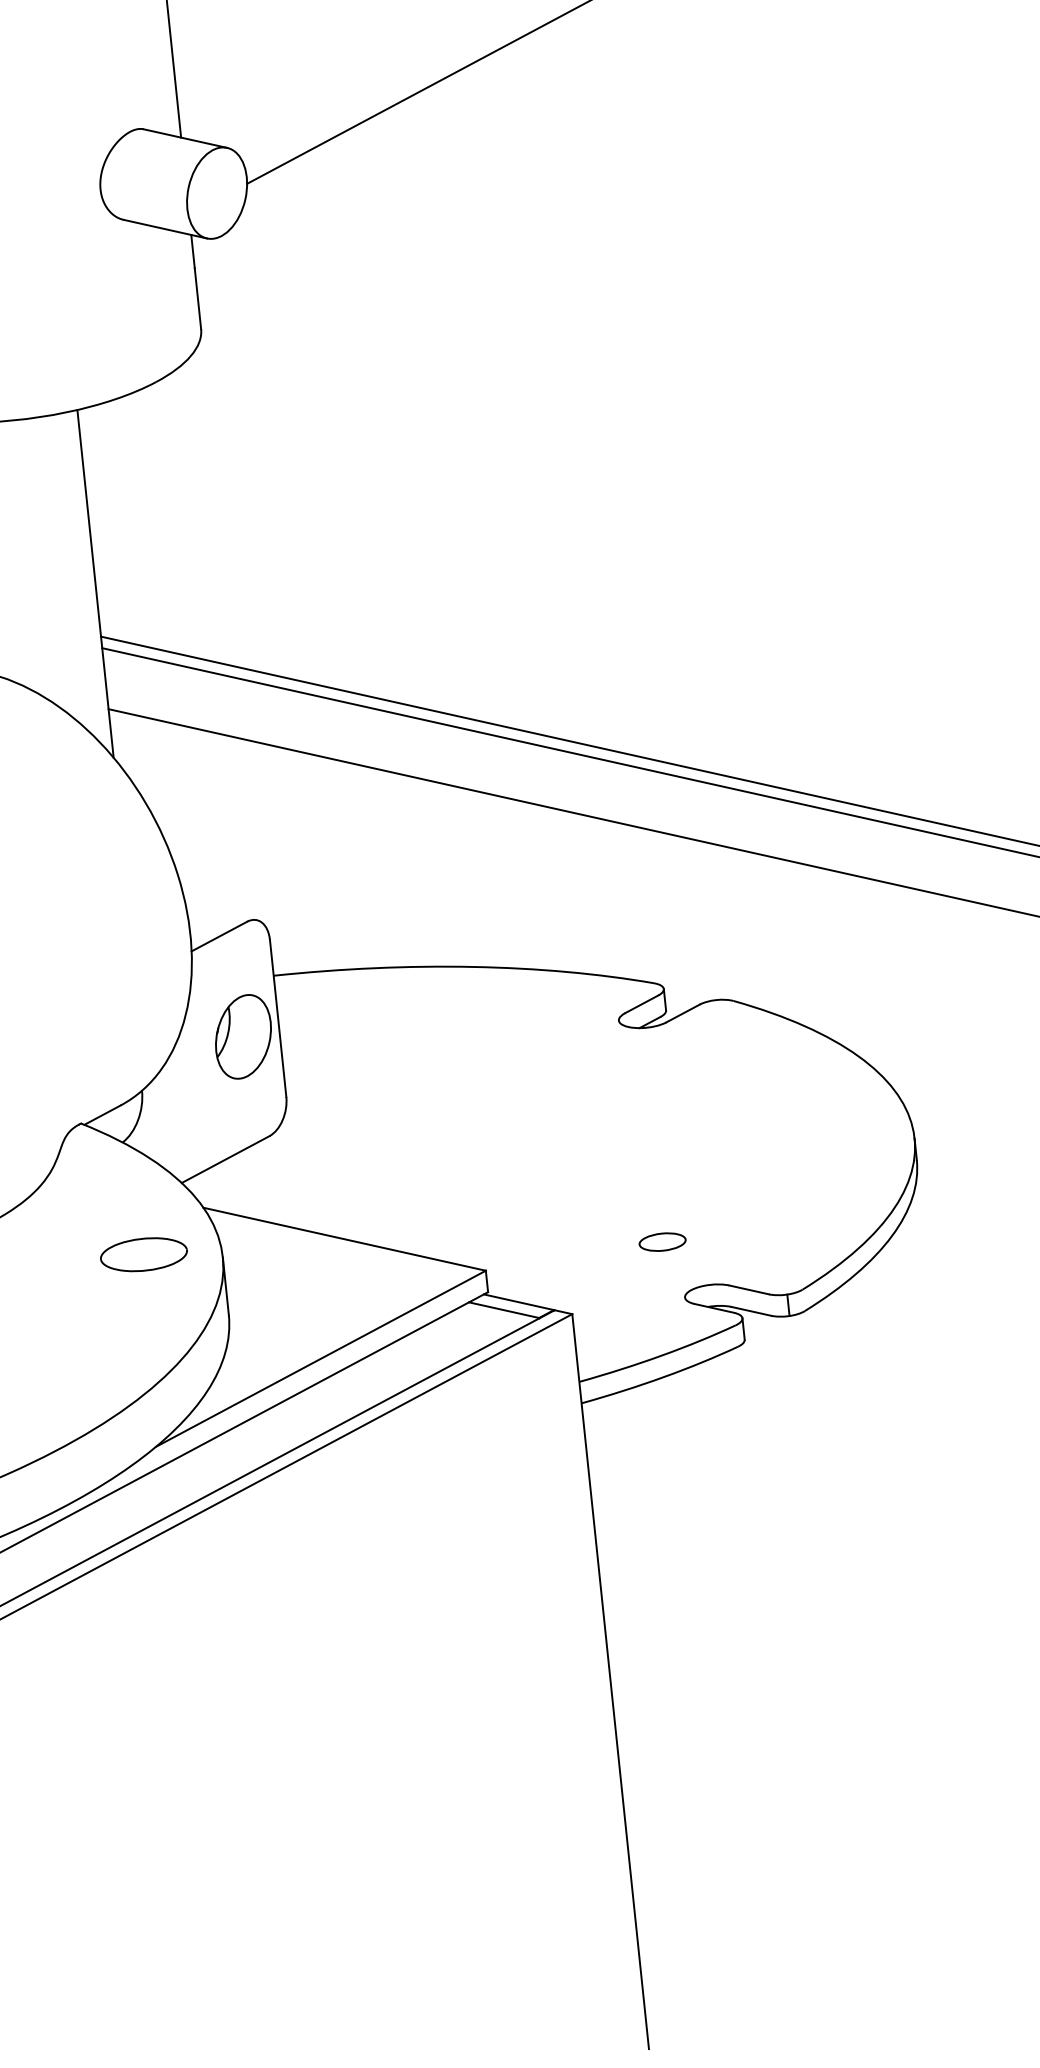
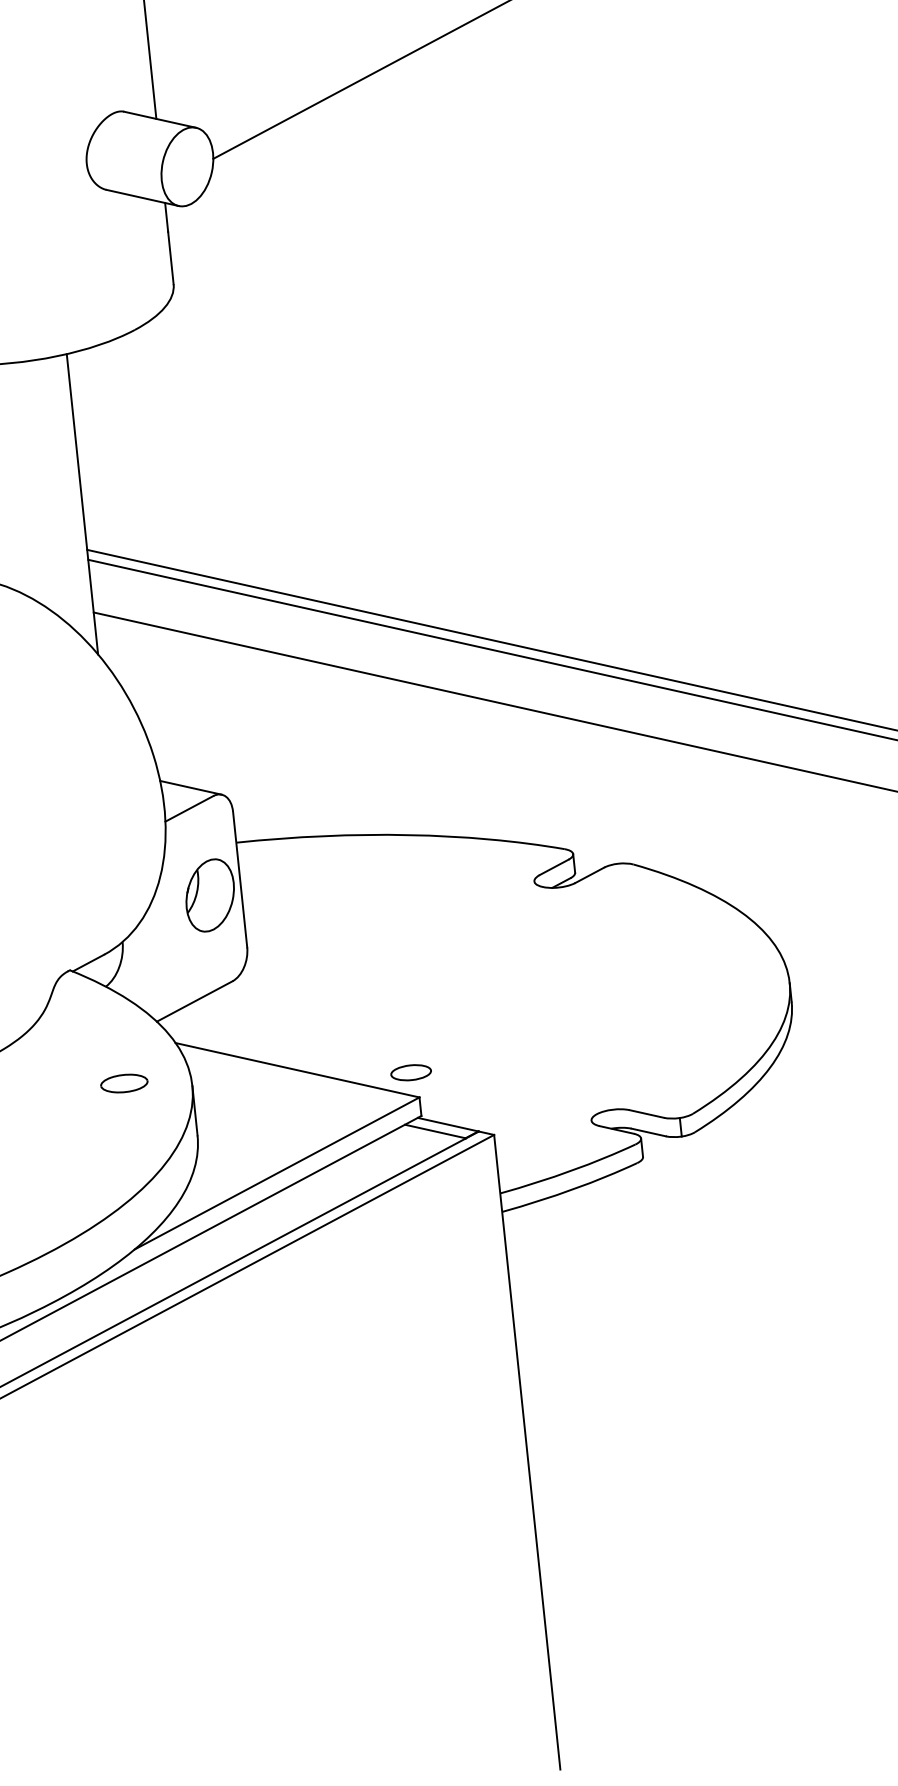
line: (220, 911) -> (190, 787), added
part: (661, 1241) -> (410, 1072), moved
part: (144, 1254) -> (124, 1083), size x0.62

